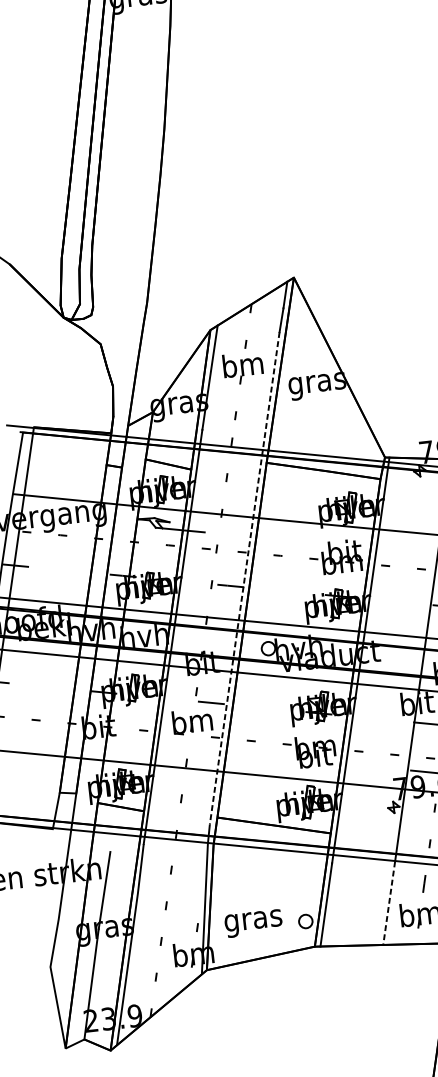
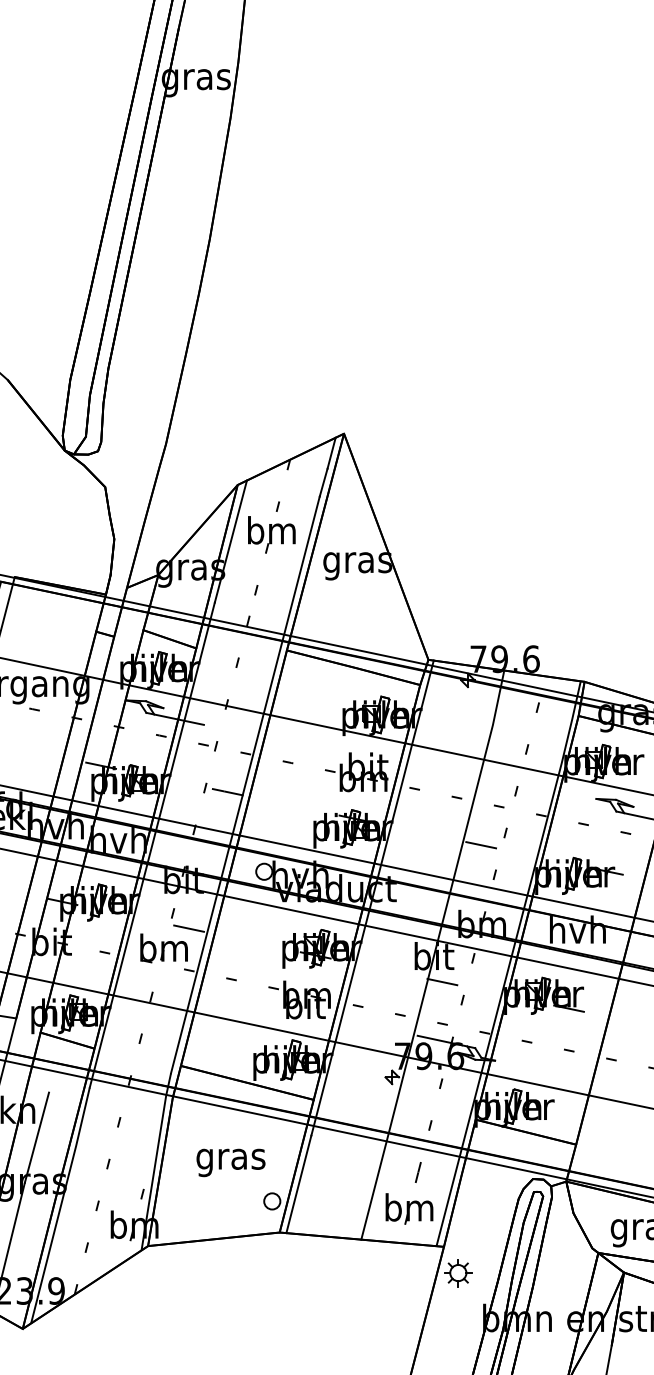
line: (244, 577) -> (245, 784), dashed -> solid
line: (388, 903) -> (373, 1191), dashed -> solid
text: (253, 923) -> (230, 1162), moved

